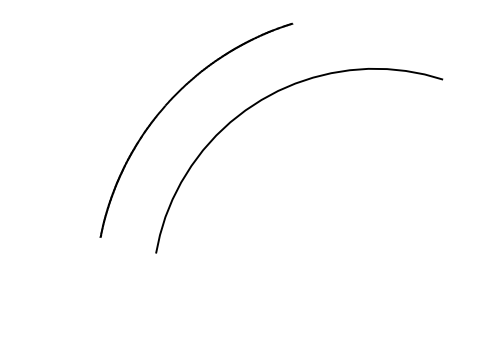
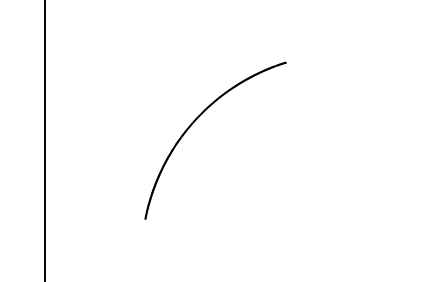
curve: (260, 102) -> (262, 120), removed

